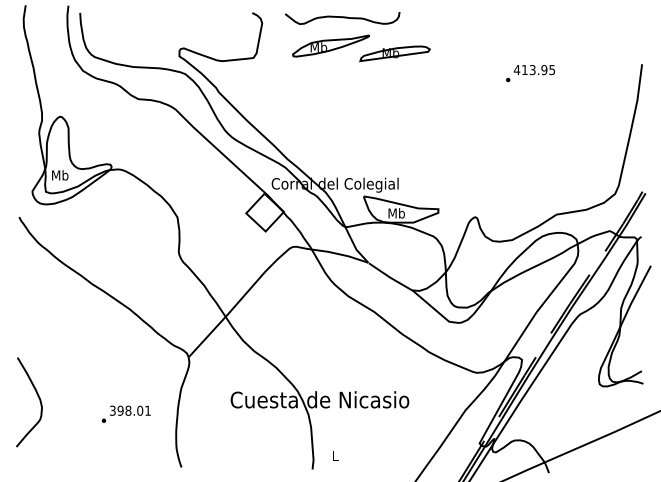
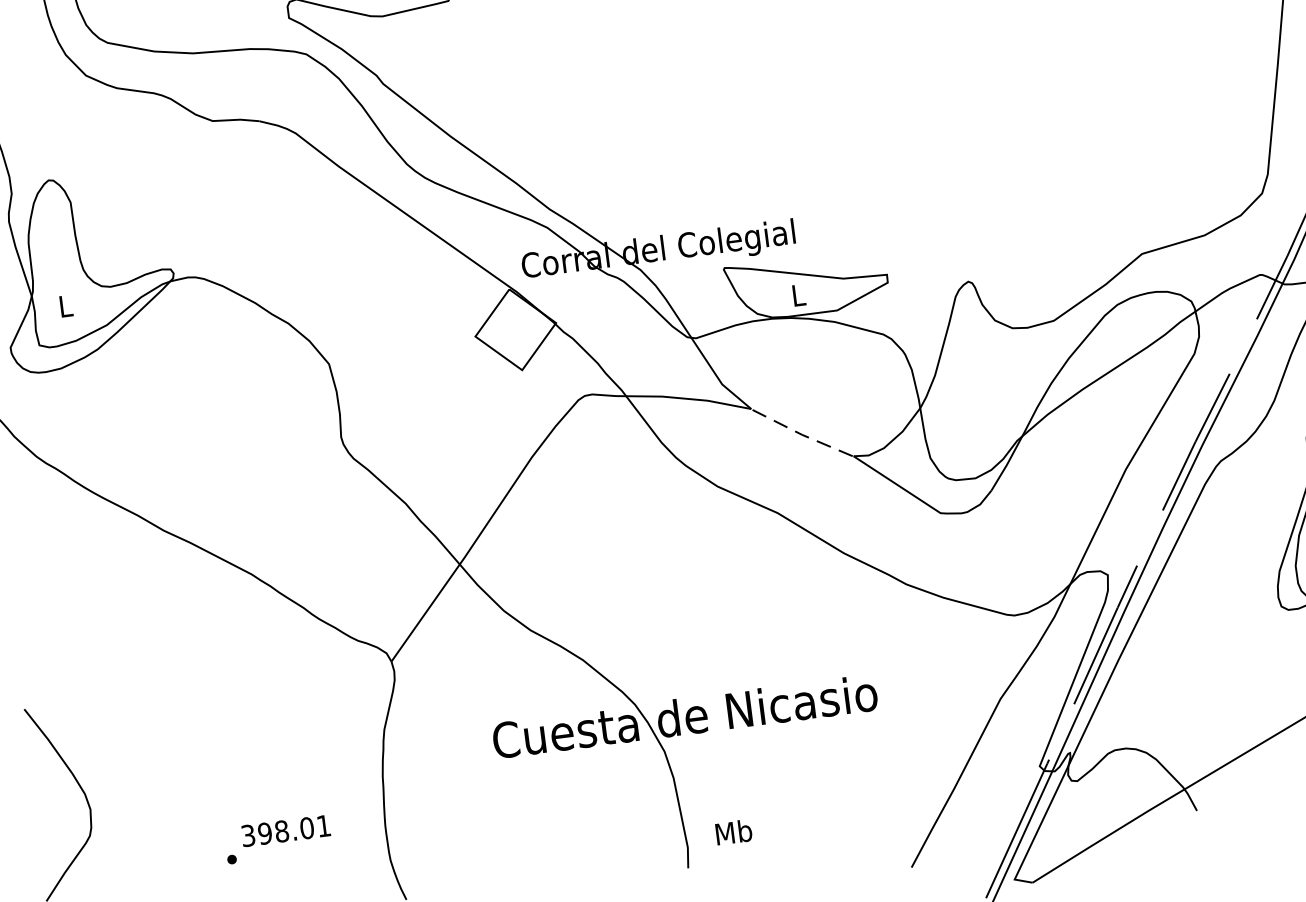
text: (60, 175) -> (66, 306), Mb -> L
text: (396, 213) -> (798, 295), Mb -> L
line: (390, 277) -> (802, 434), solid -> dashed
text: (125, 413) -> (276, 838), moved
text: (335, 455) -> (733, 831), L -> Mb

